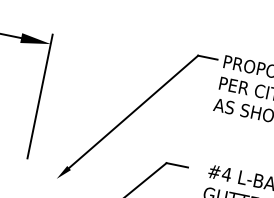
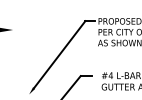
line: (40, 96) -> (13, 56), removed

